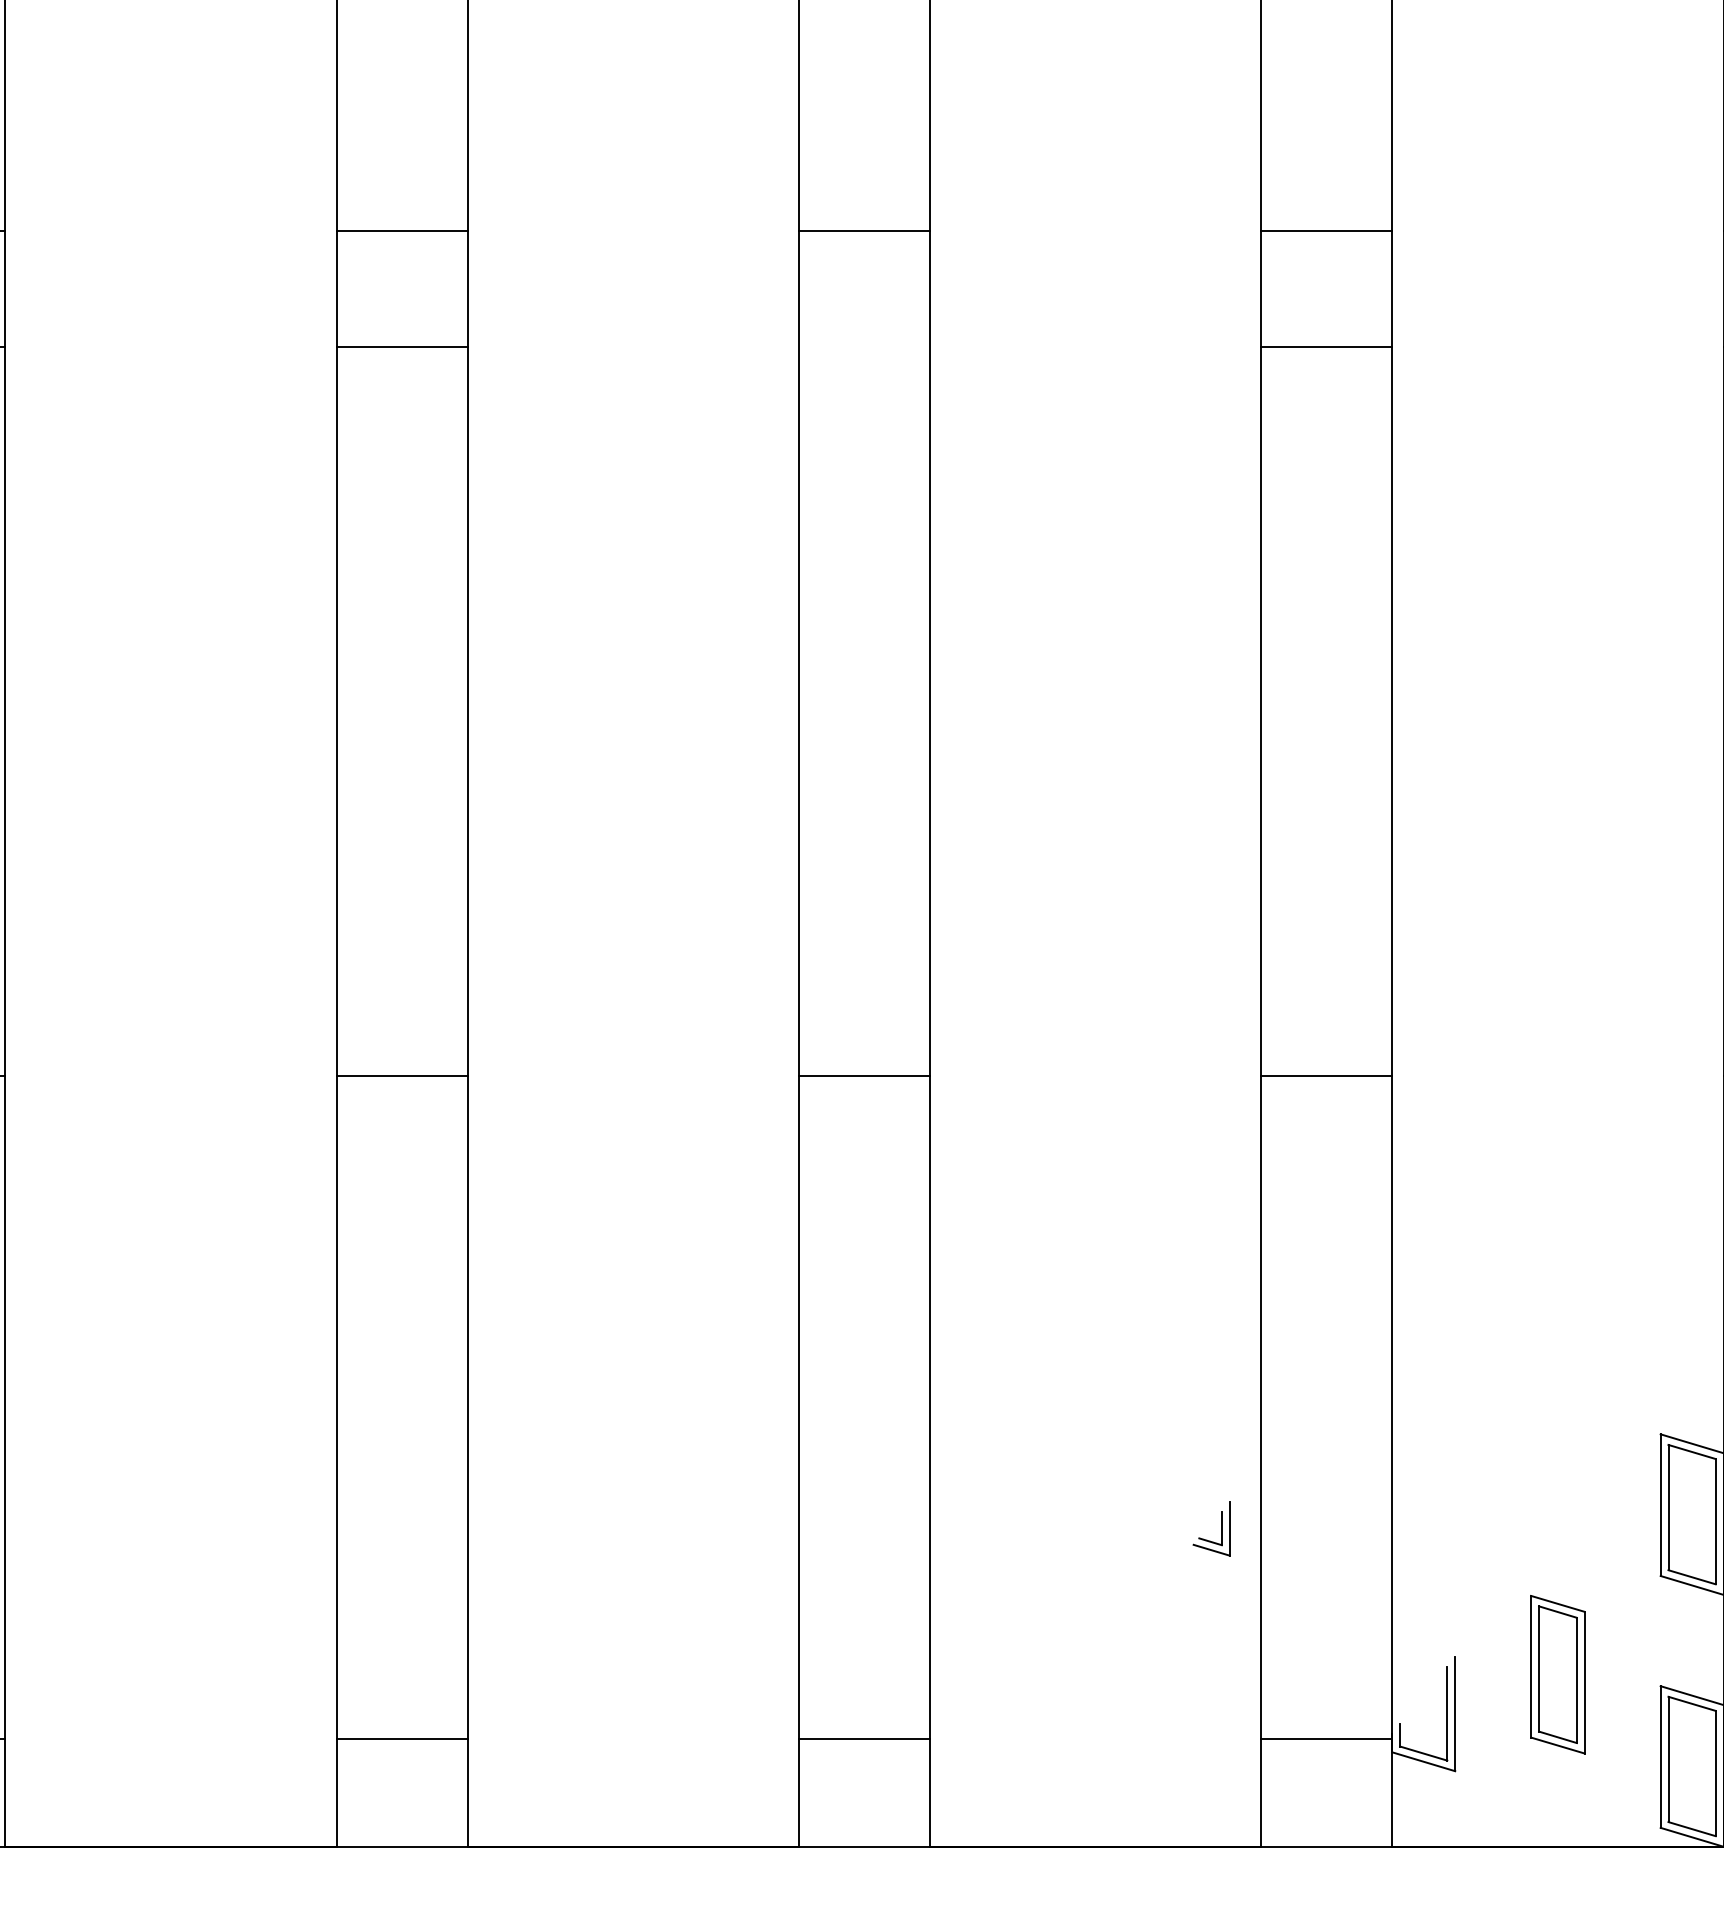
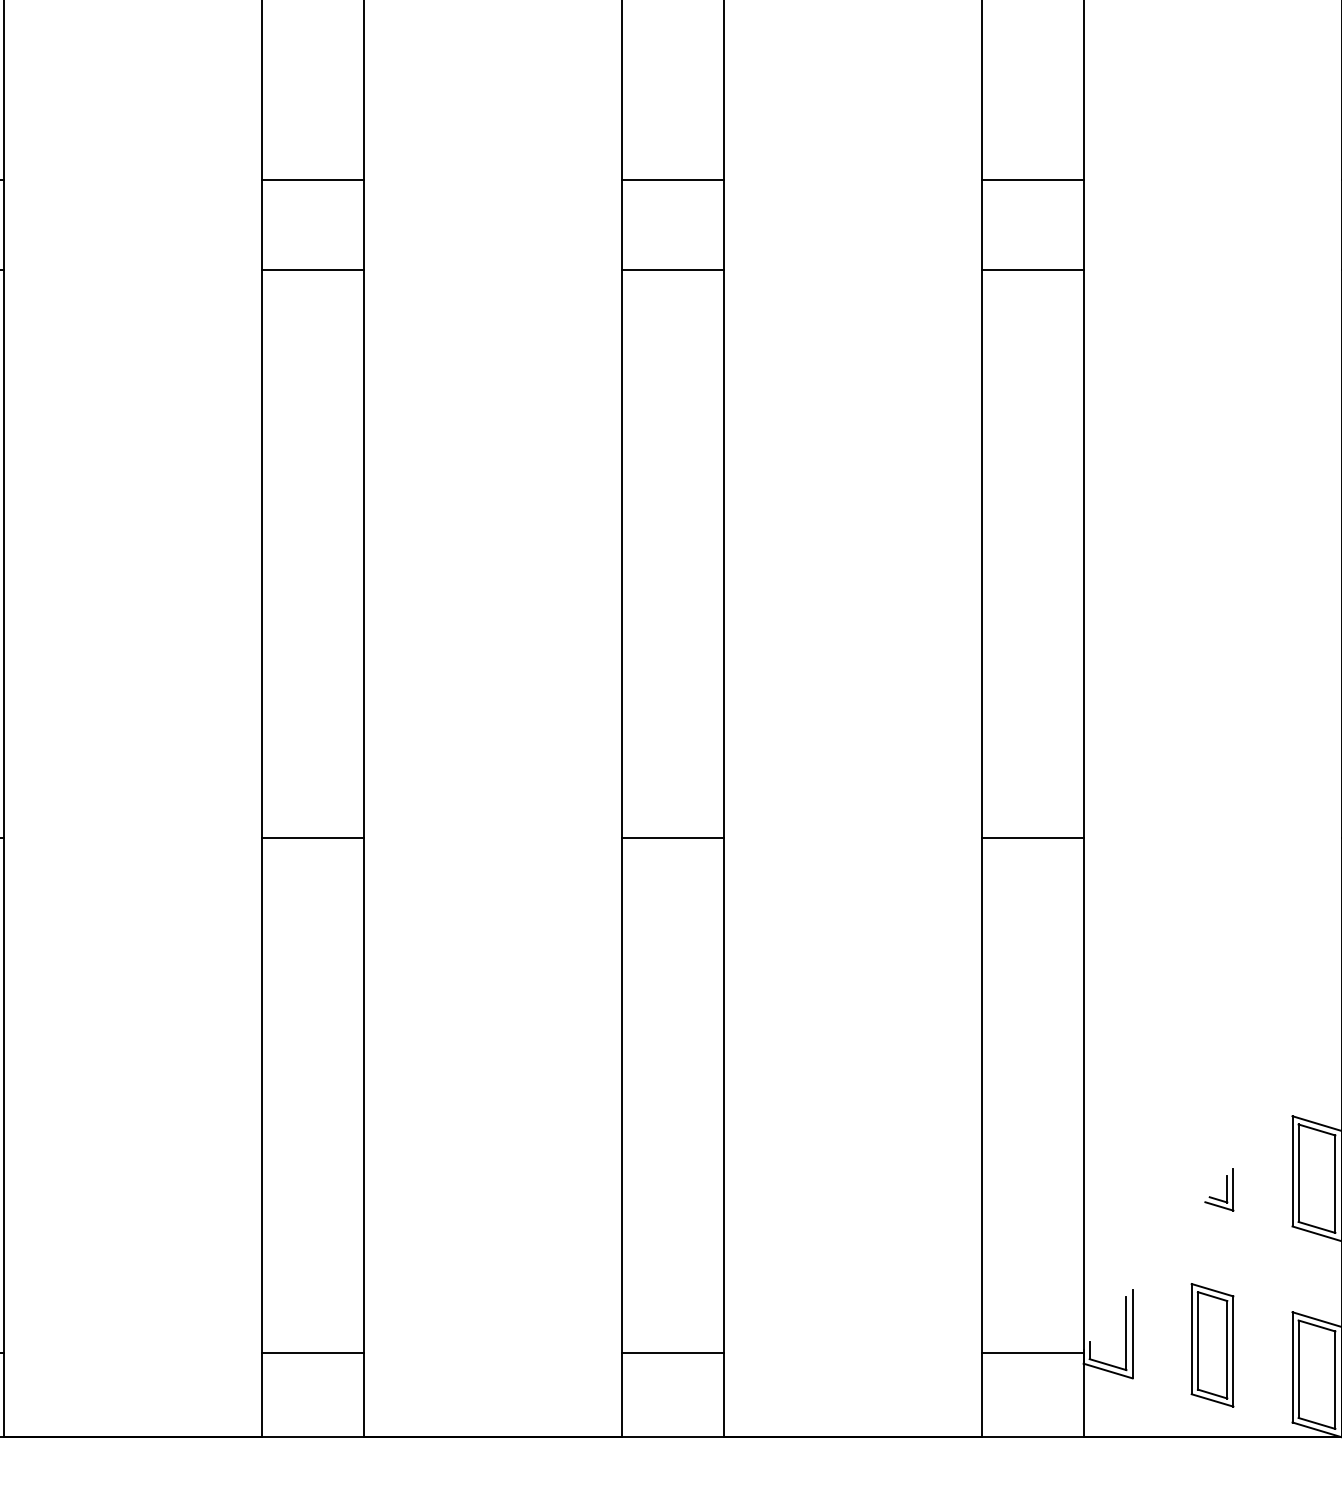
line: (864, 347) -> (672, 270), added
part: (1221, 1528) -> (1227, 1189), moved
part: (1557, 1674) -> (1212, 1345), moved

